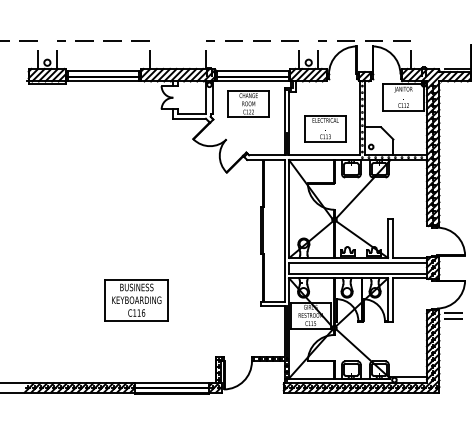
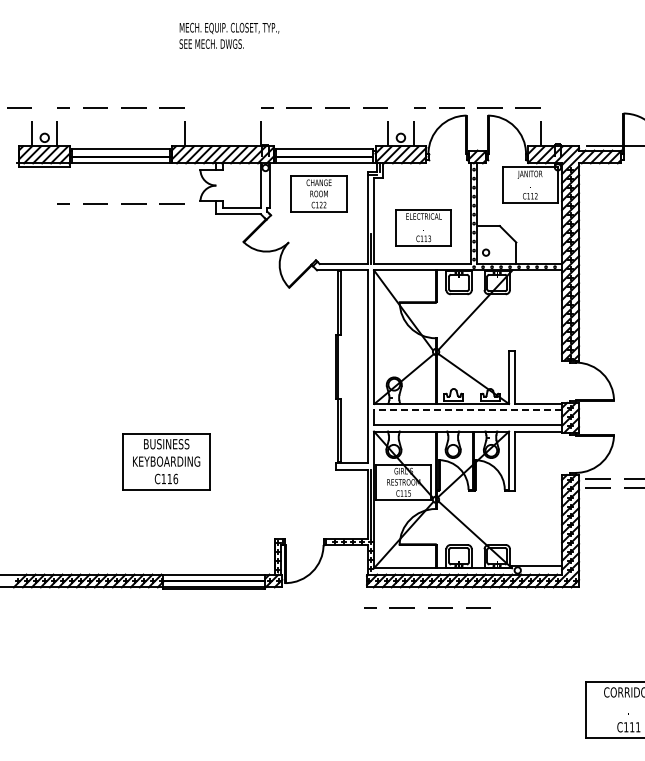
line: (103, 110) -> (121, 203), added
line: (358, 262) -> (468, 410), solid -> dashed
line: (328, 407) -> (428, 607), added

